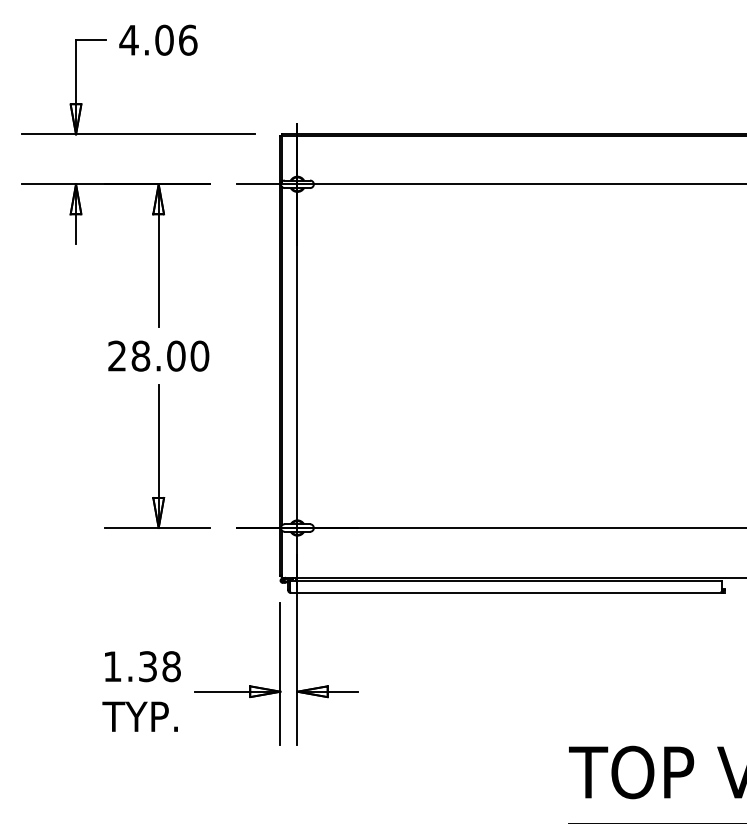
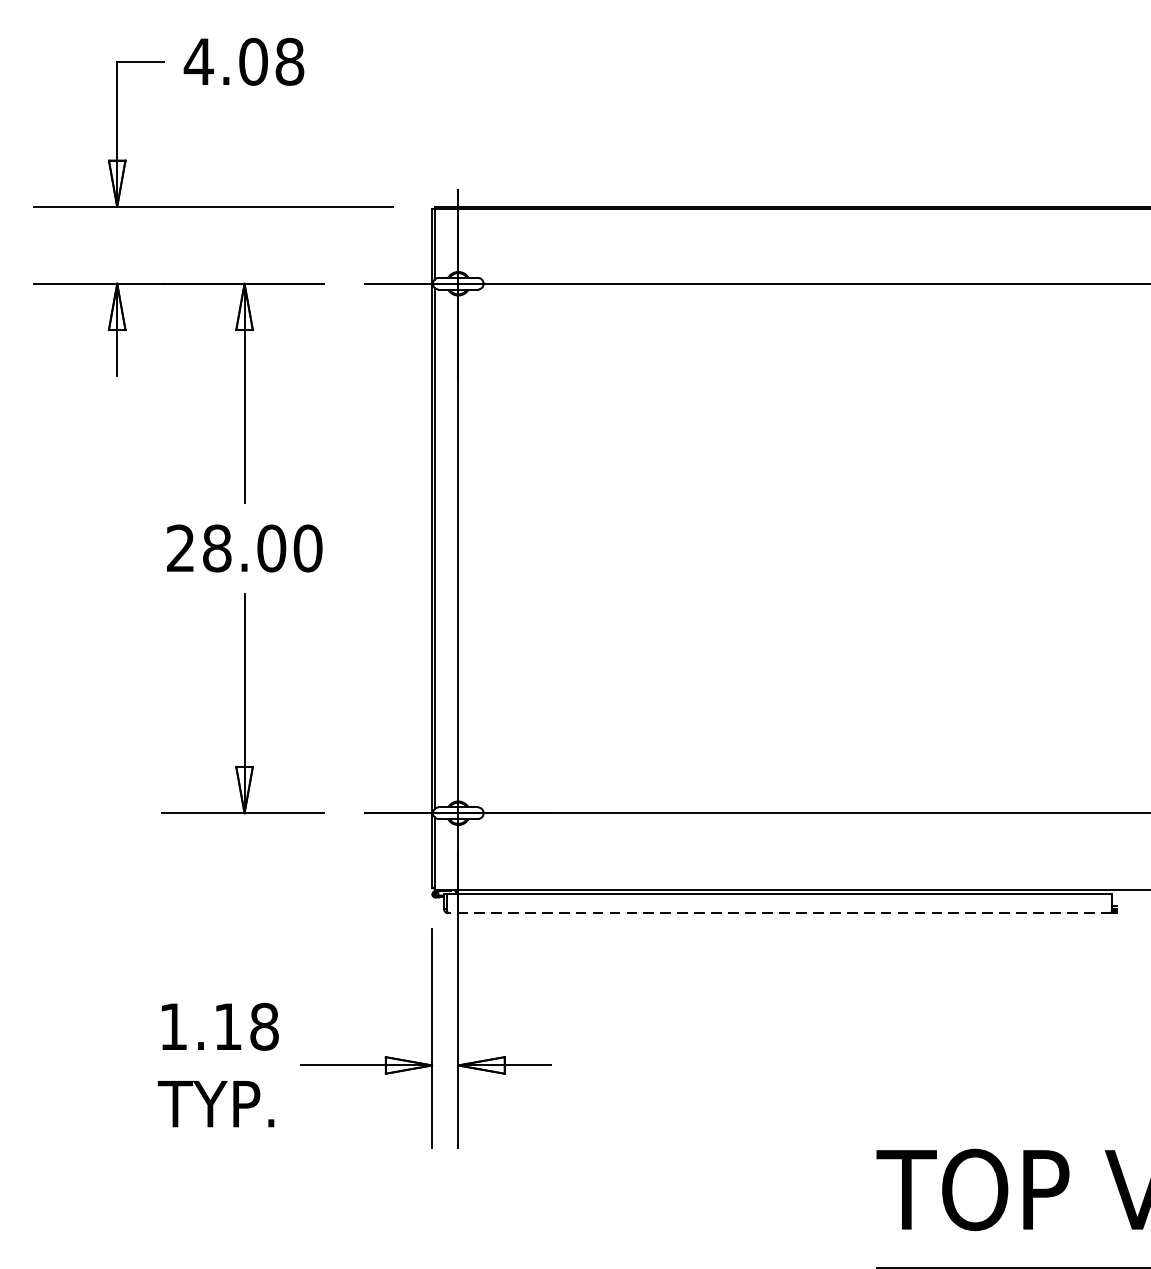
text: (188, 39) -> (290, 60), 4.06 -> 4.08
line: (505, 593) -> (778, 914), solid -> dashed
text: (147, 666) -> (227, 1026), 1.38 -> 1.18

